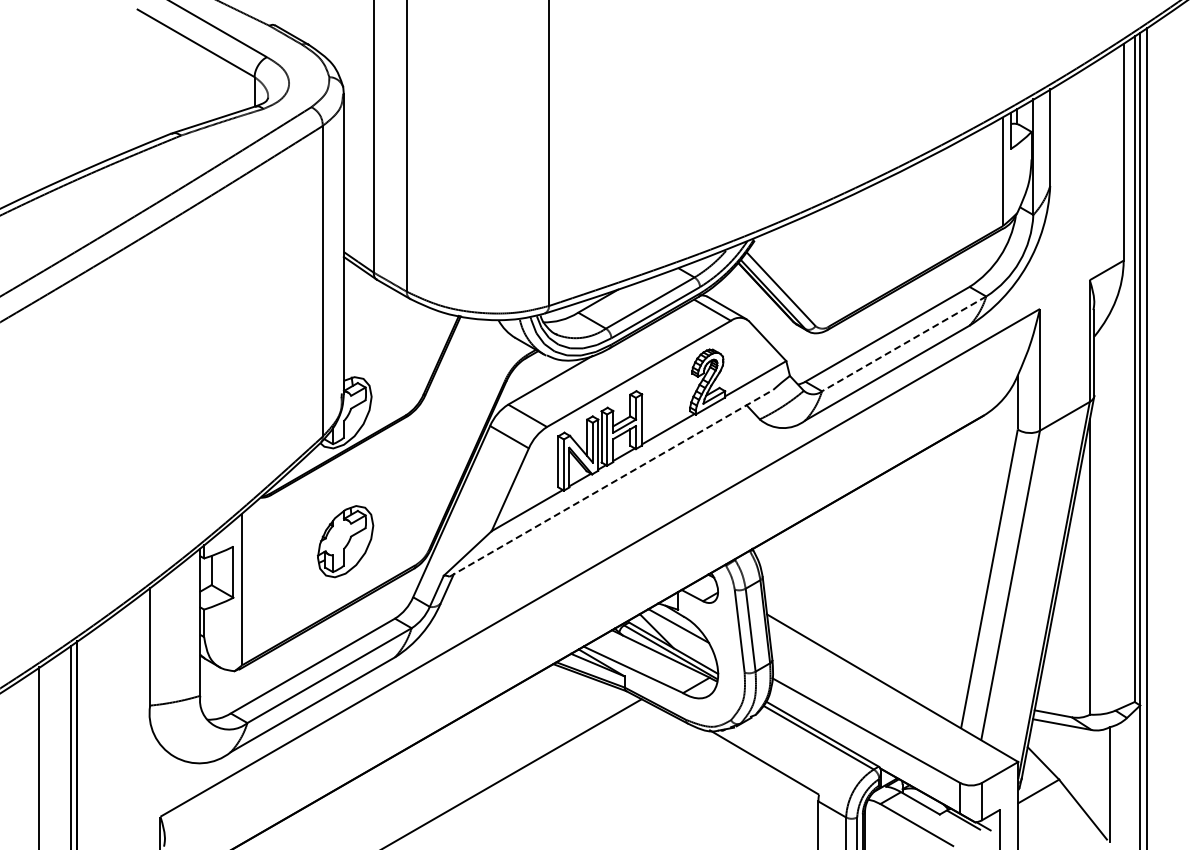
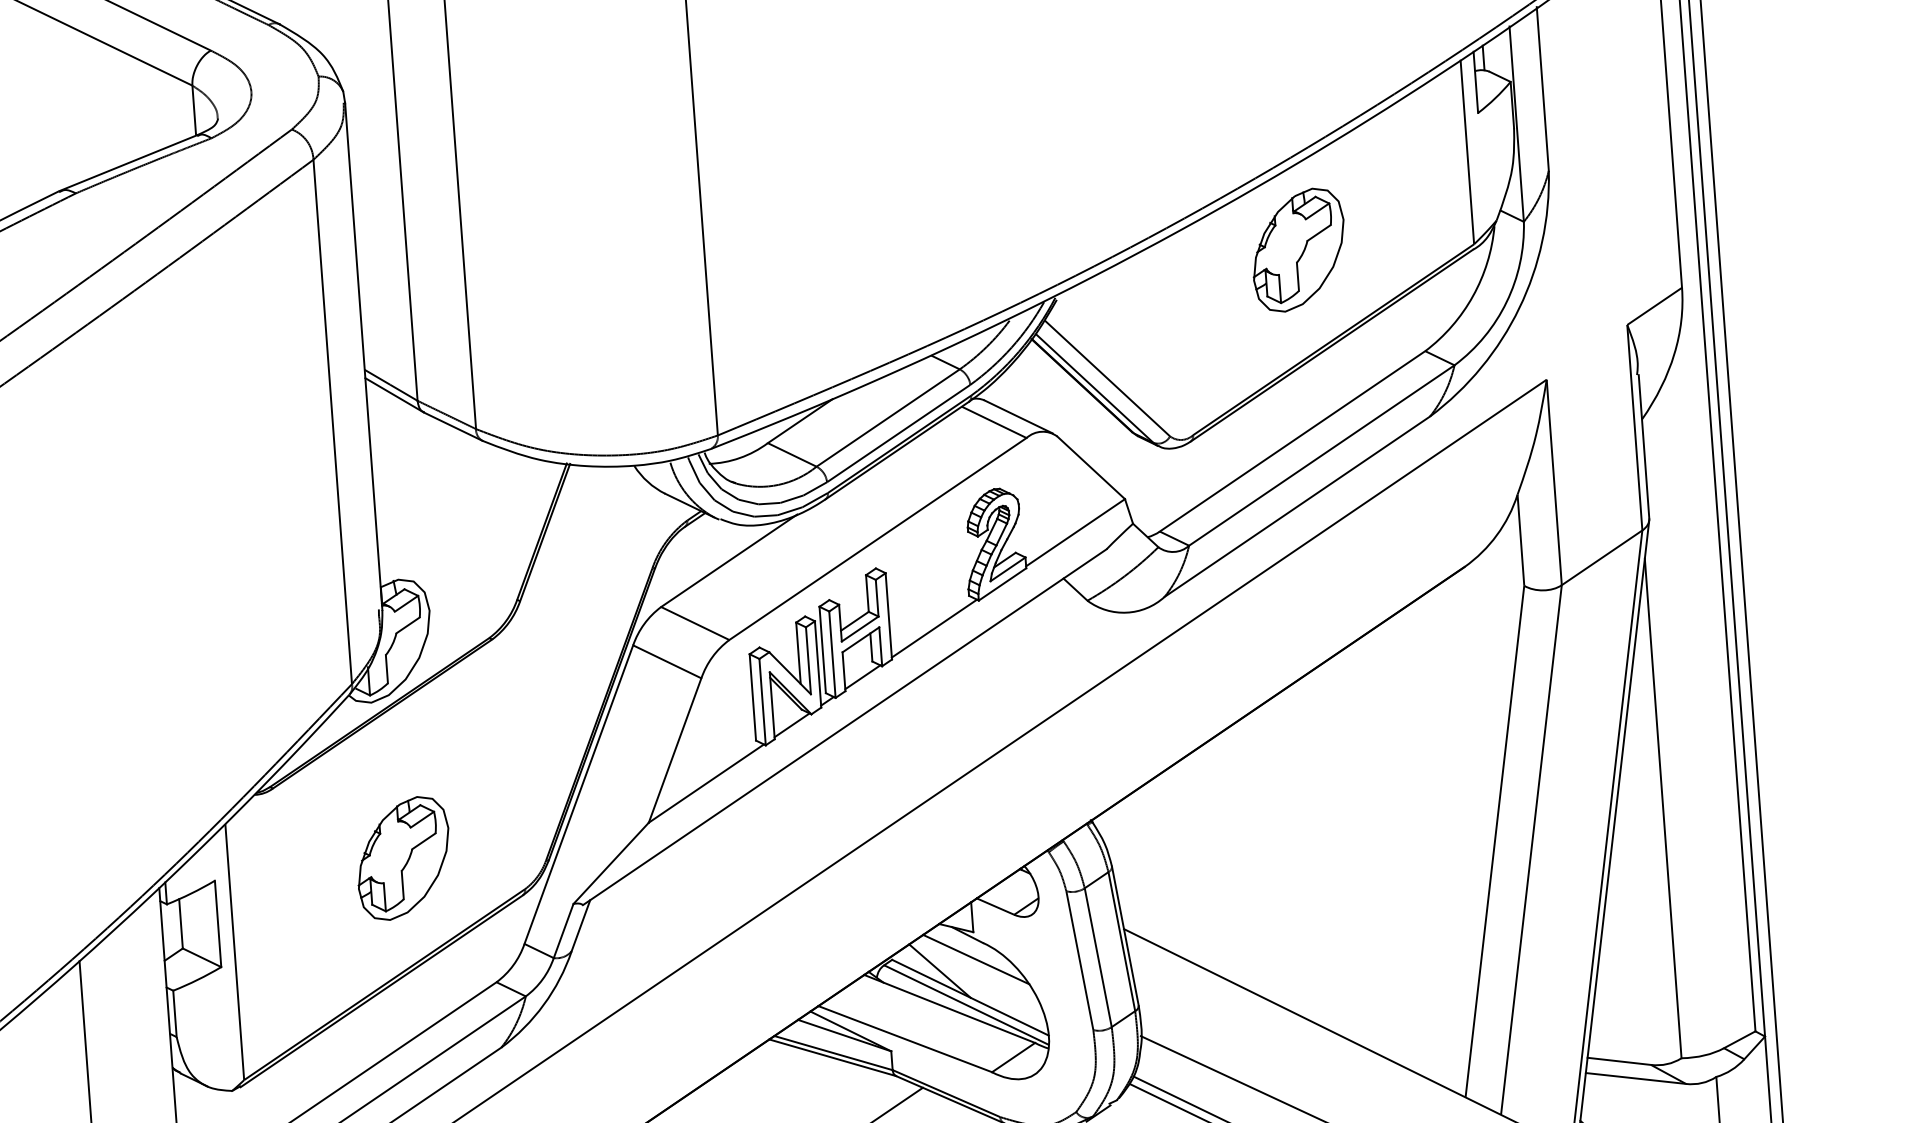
part: (898, 221) -> (1297, 249), added
line: (904, 343) -> (1322, 454), dashed -> solid
line: (611, 483) -> (845, 727), dashed -> solid

